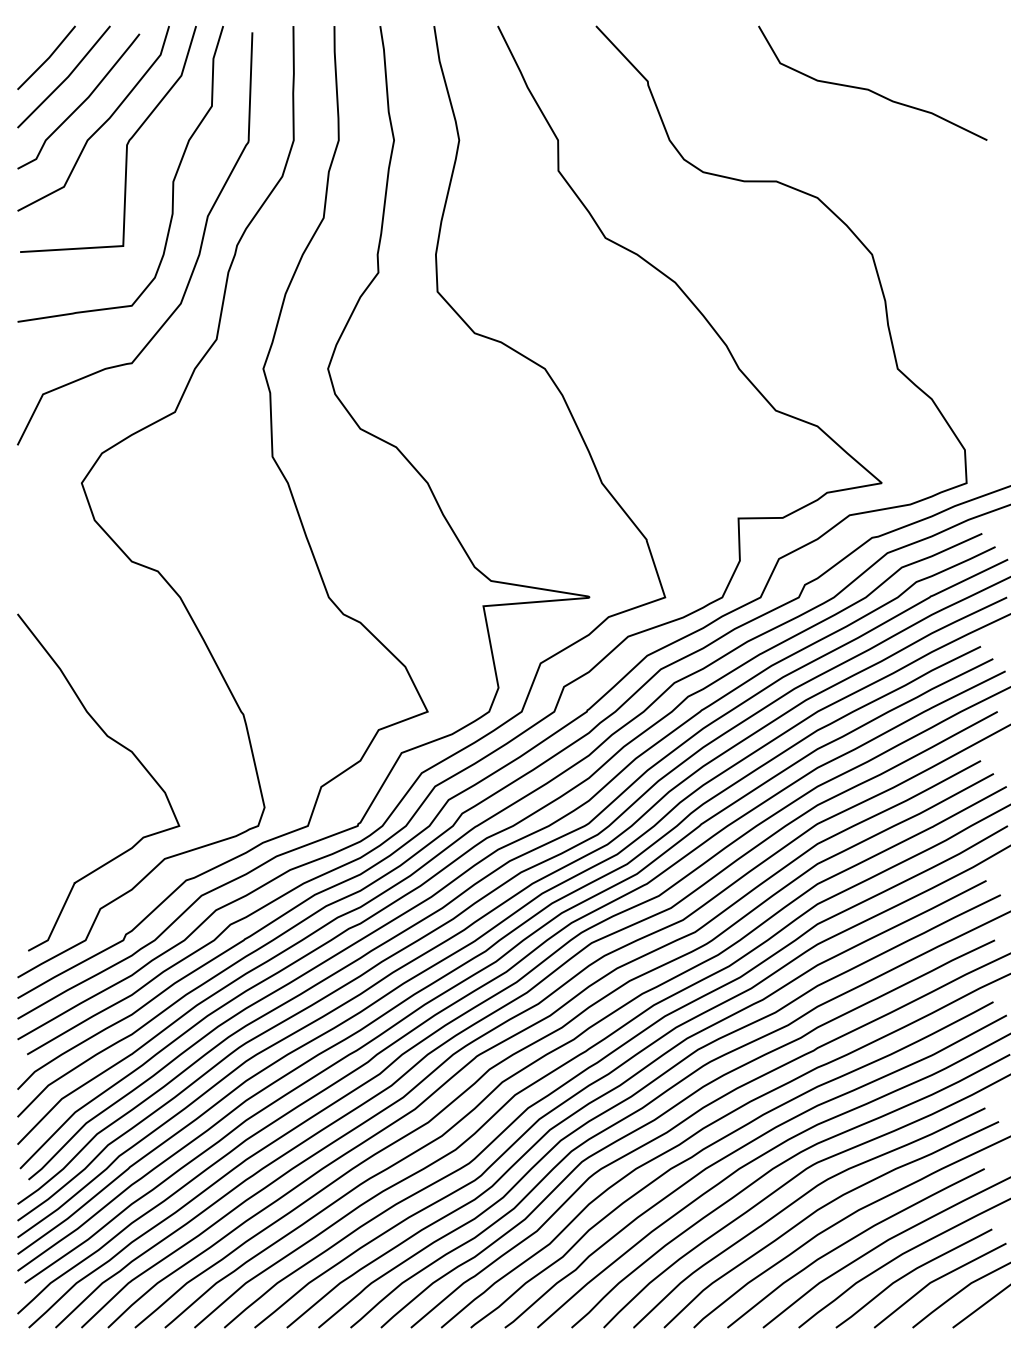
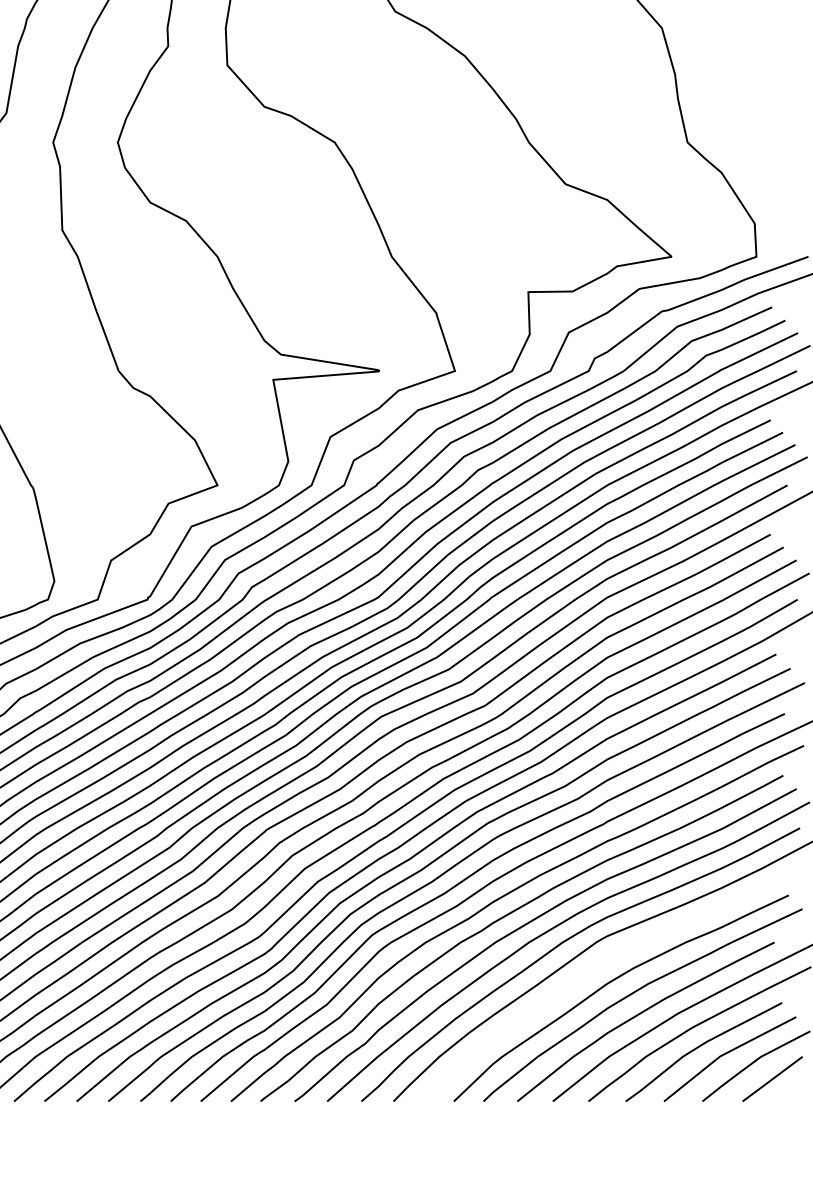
curve: (798, 1200) -> (588, 974), removed

